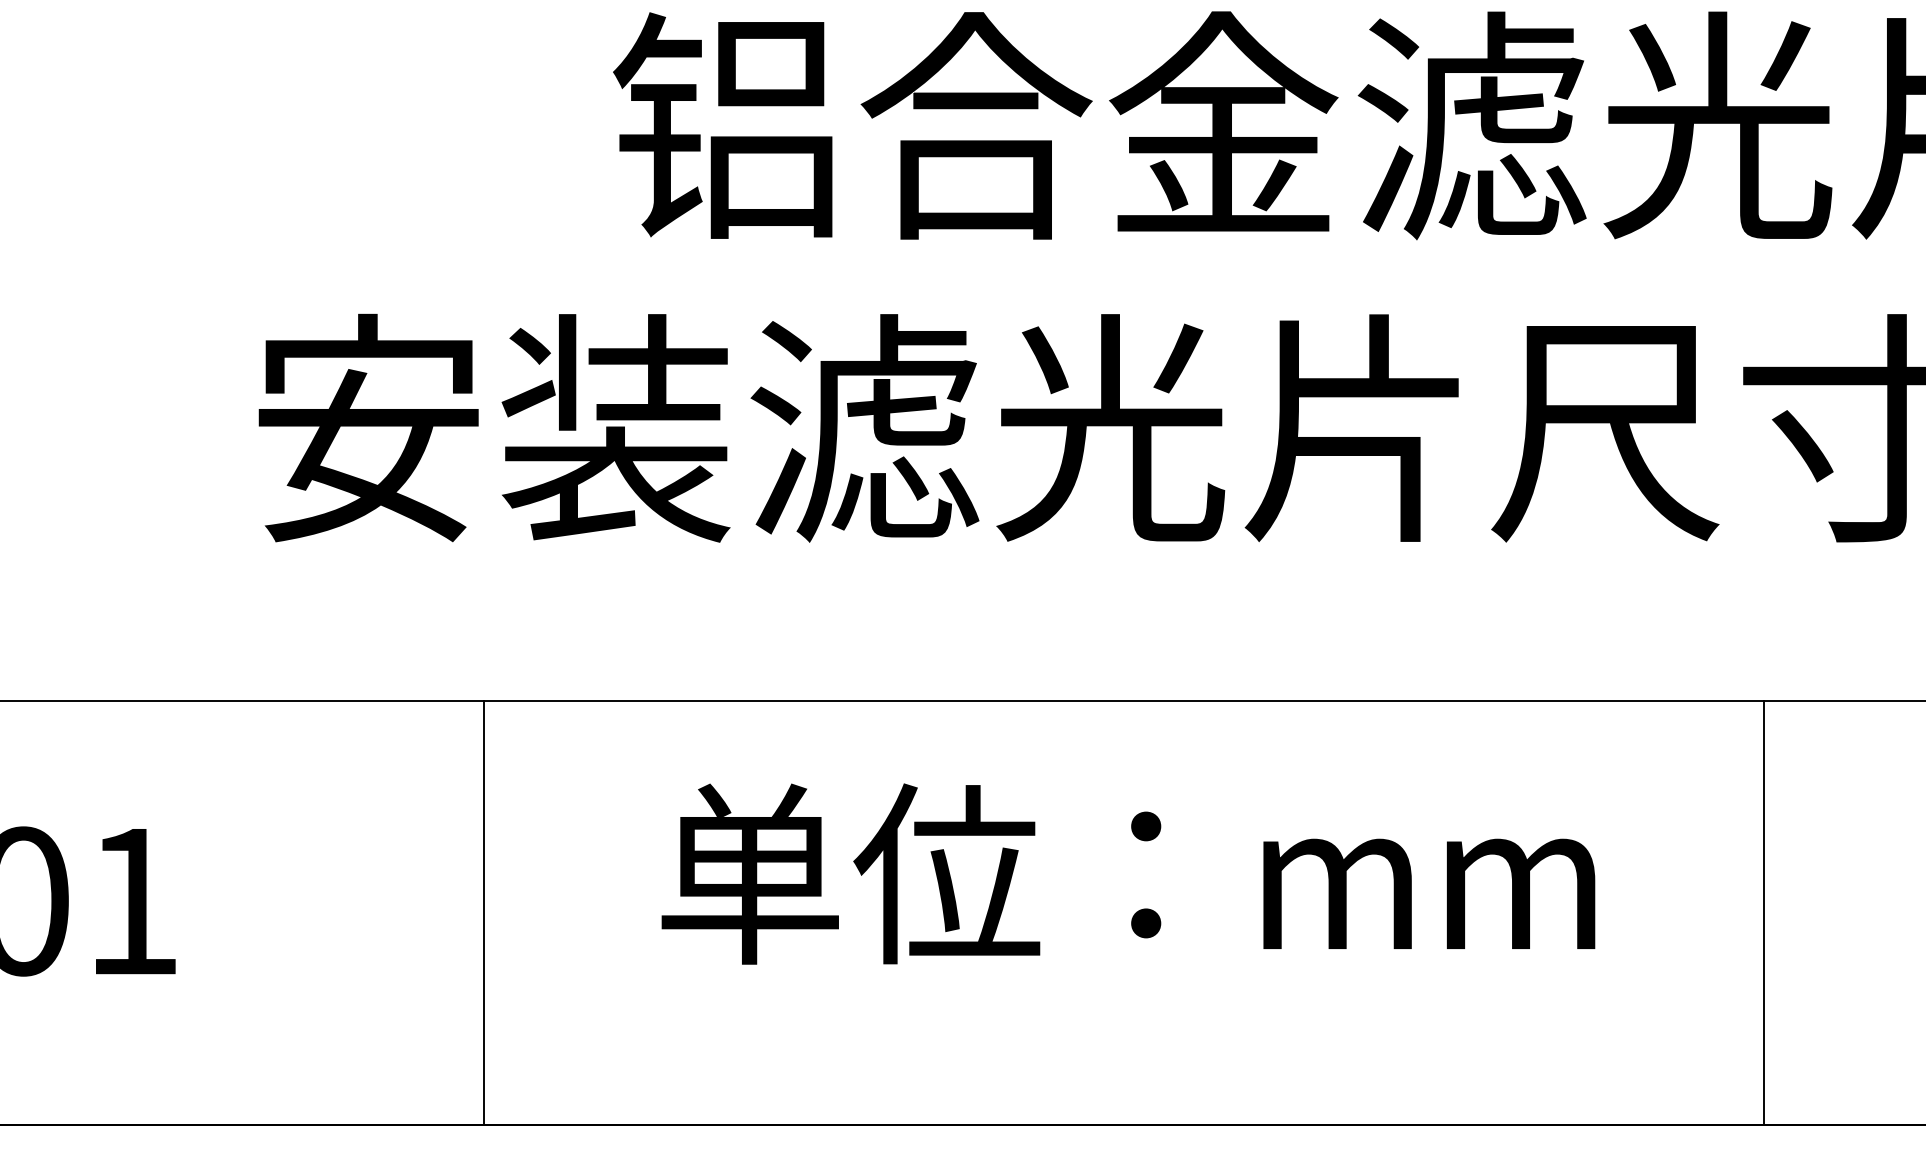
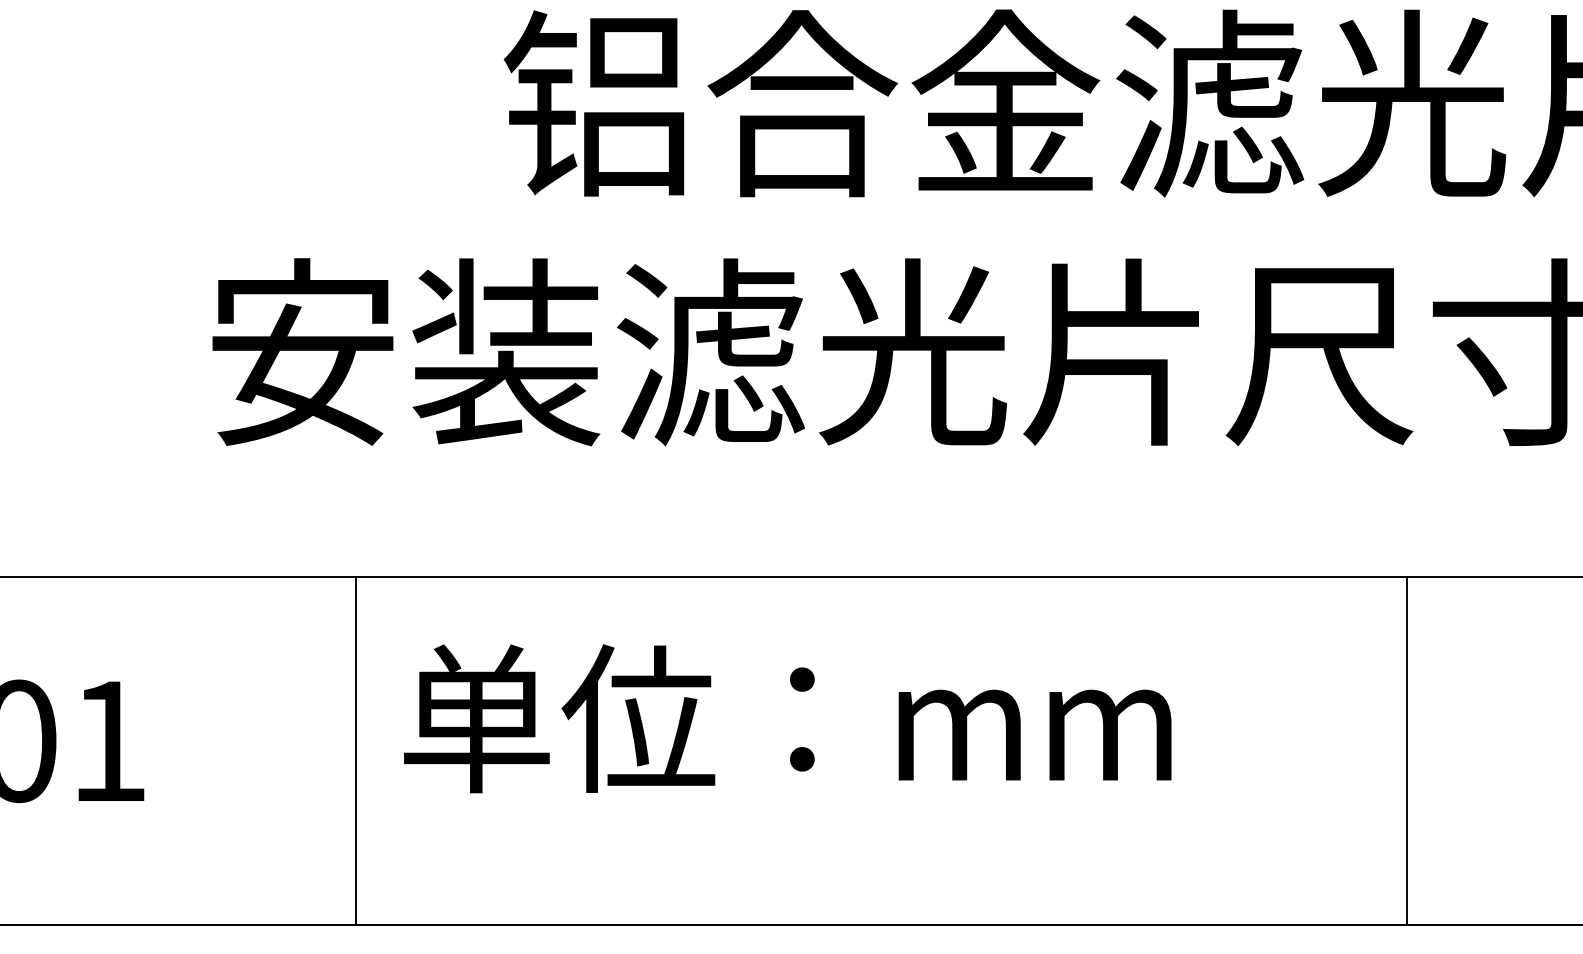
text: (1128, 873) -> (787, 718), moved
line: (483, 913) -> (355, 751), moved
line: (1763, 913) -> (1406, 751), moved

